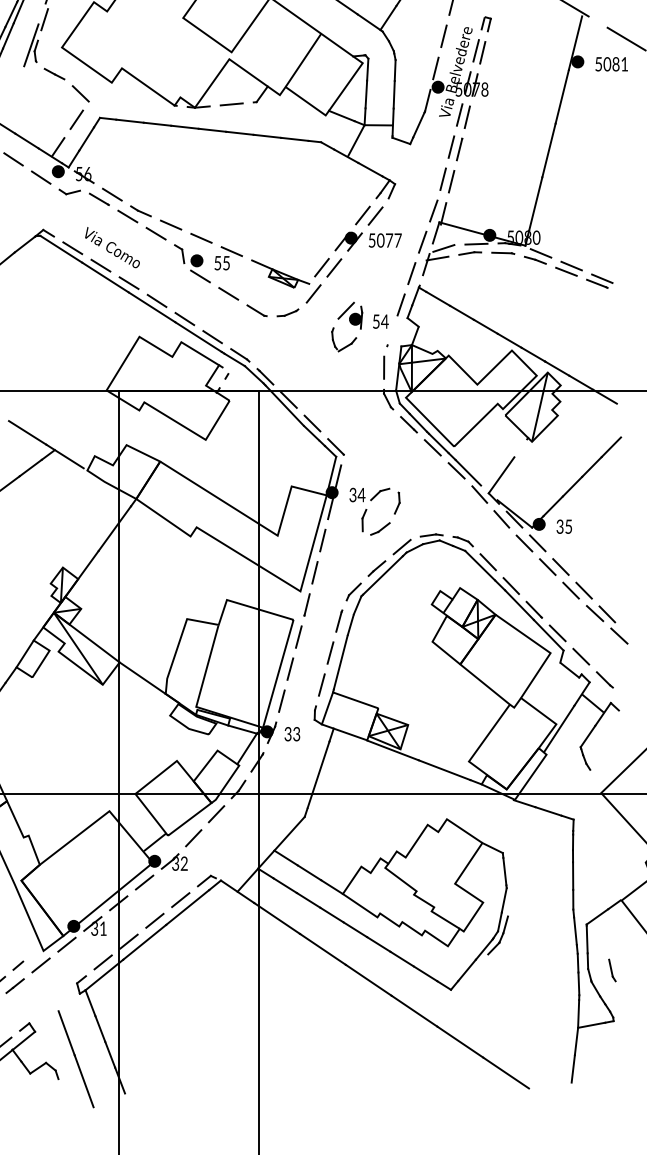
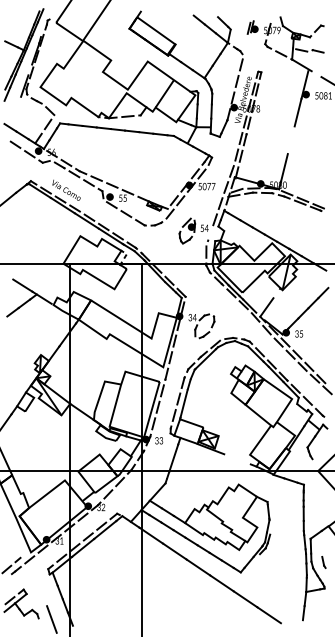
line: (547, 150) -> (290, 140), removed
line: (444, 770) -> (237, 459), removed
line: (65, 1032) -> (42, 594), removed

